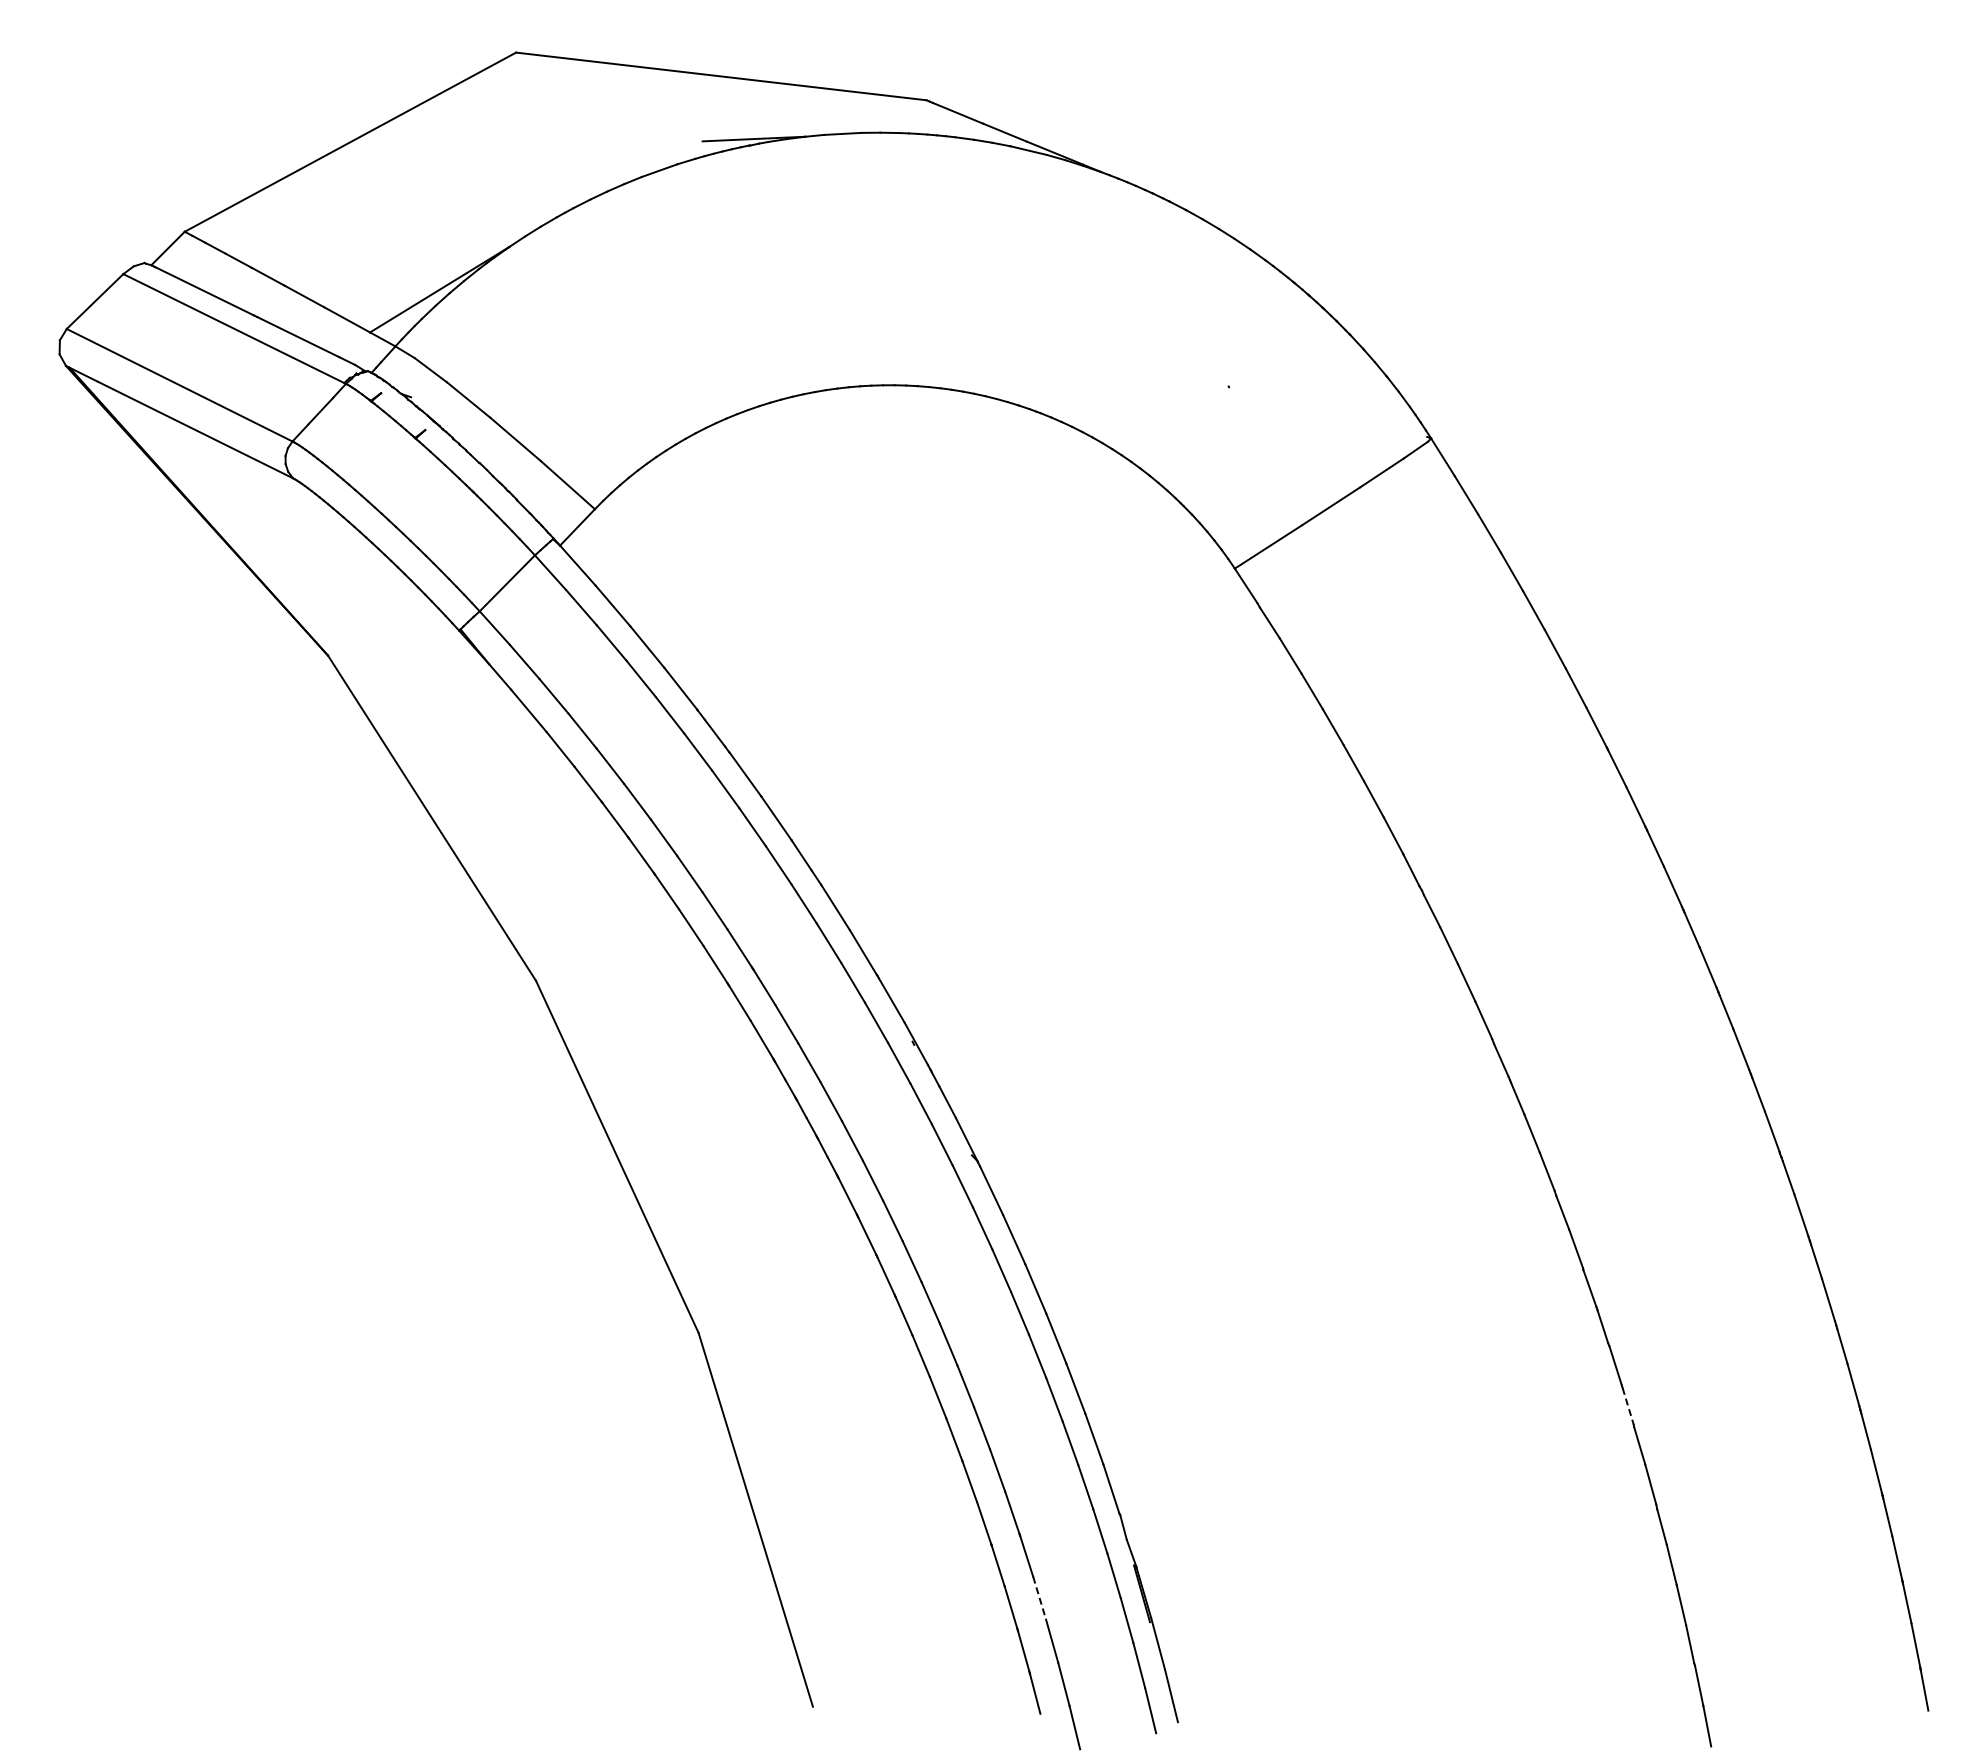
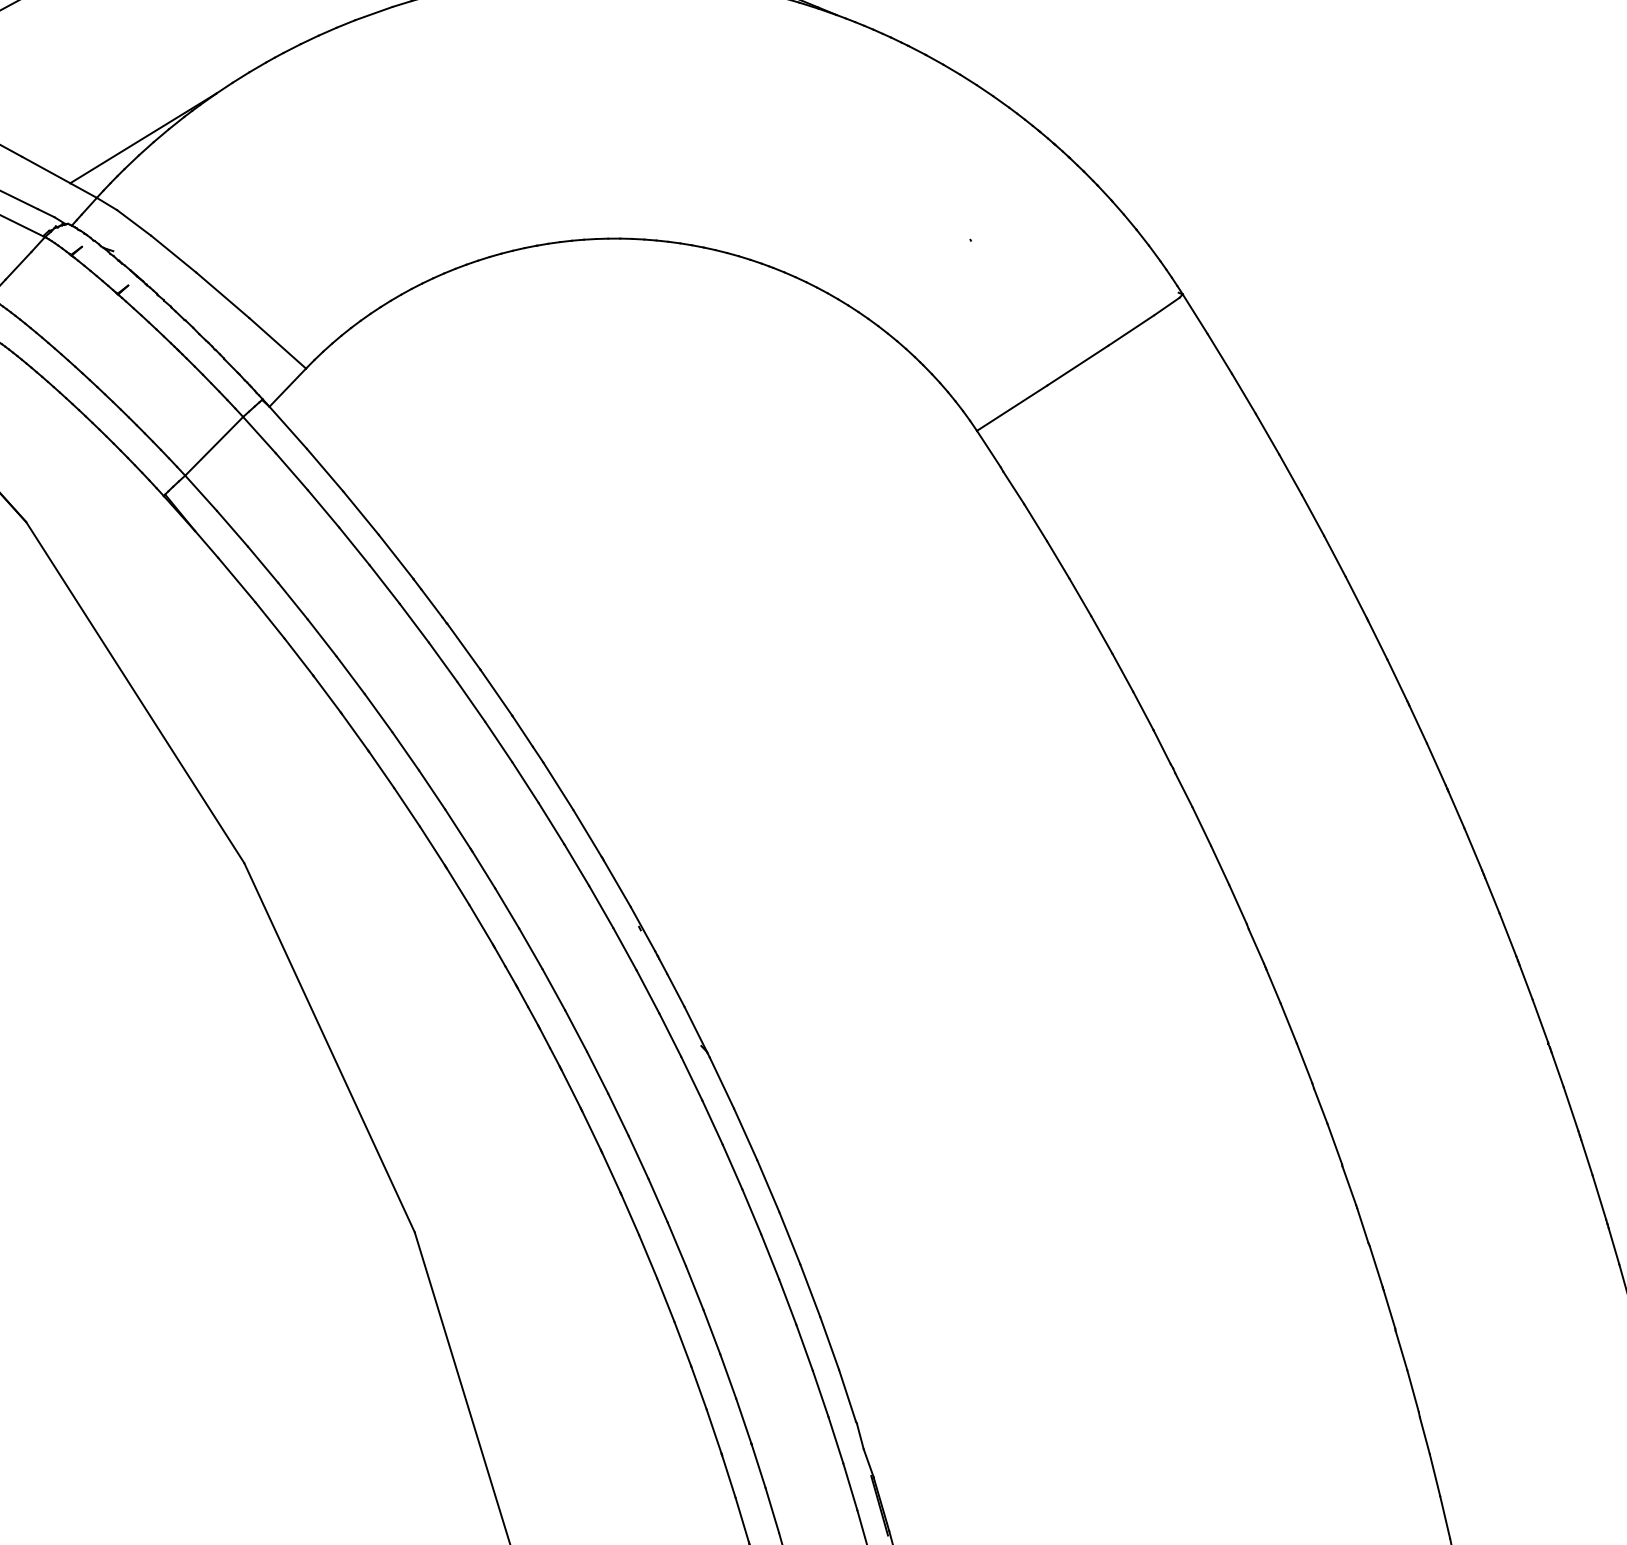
line: (1628, 1406) -> (1389, 1309), dashed -> solid
line: (1039, 1598) -> (772, 1510), dashed -> solid

